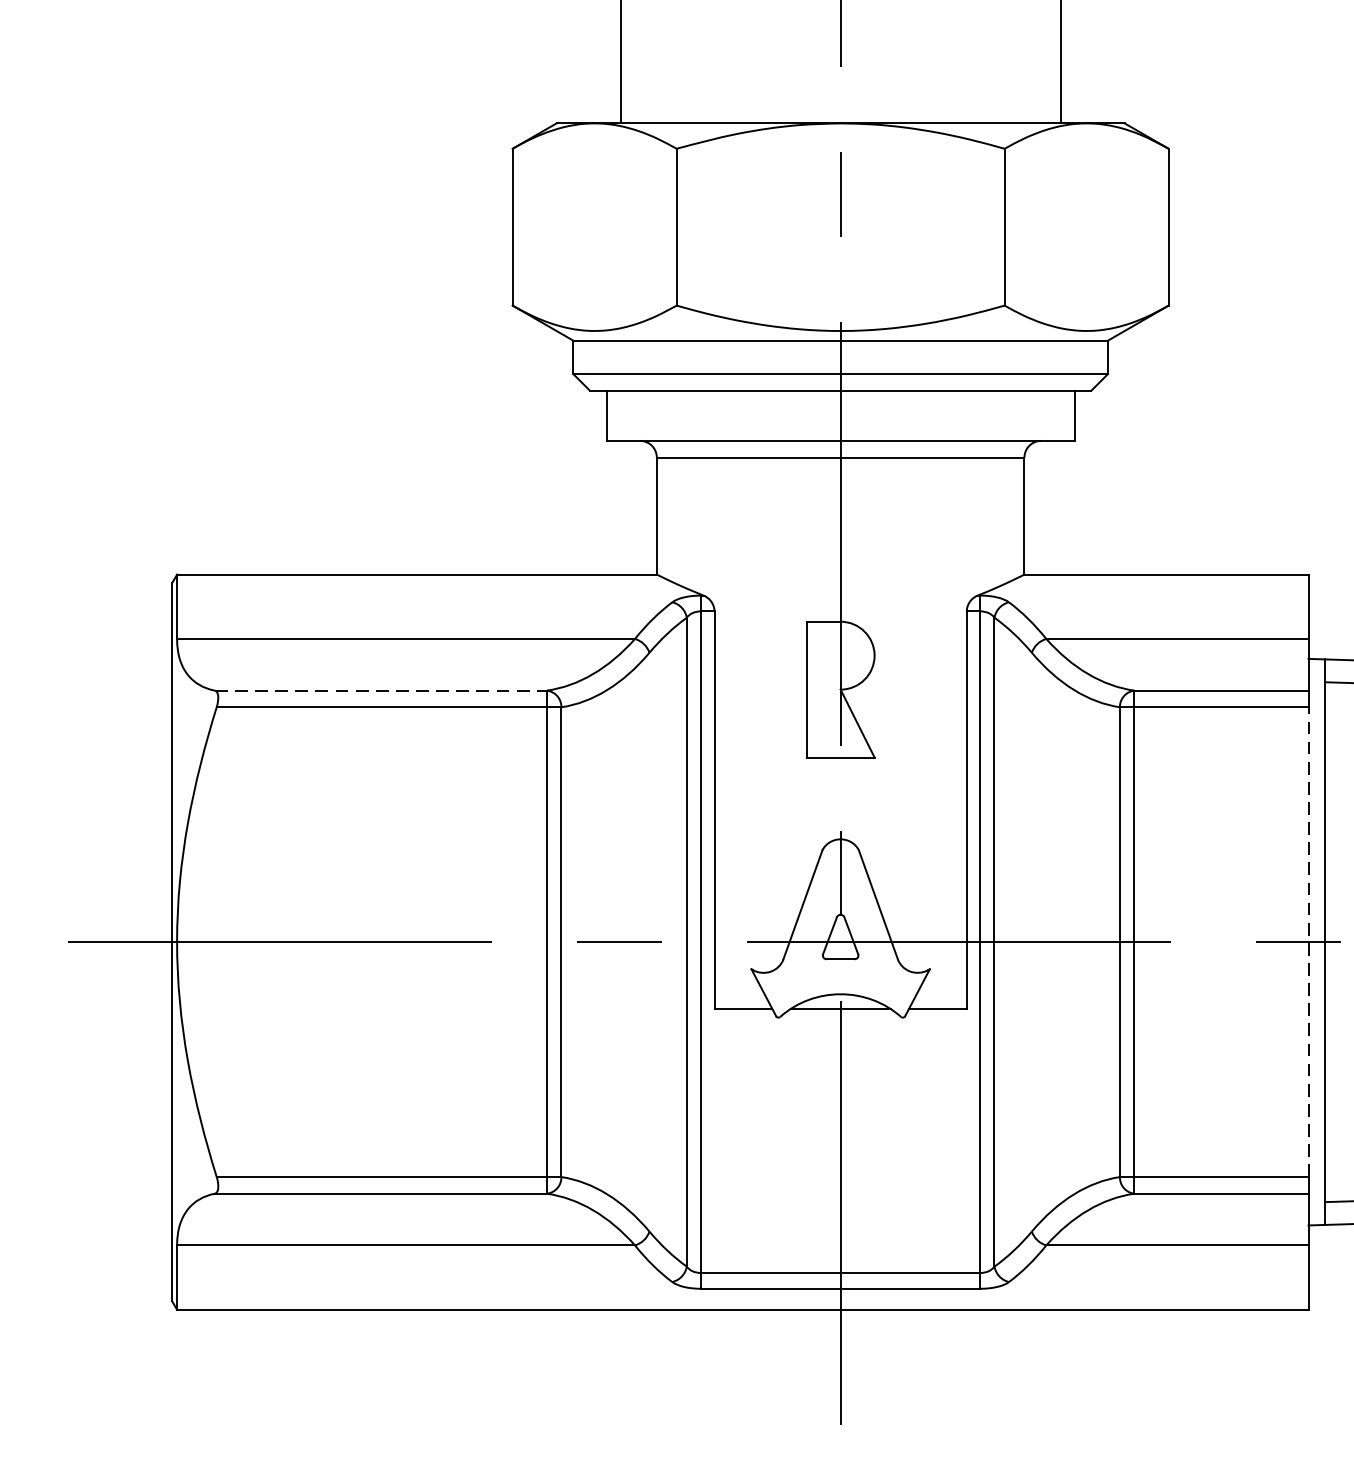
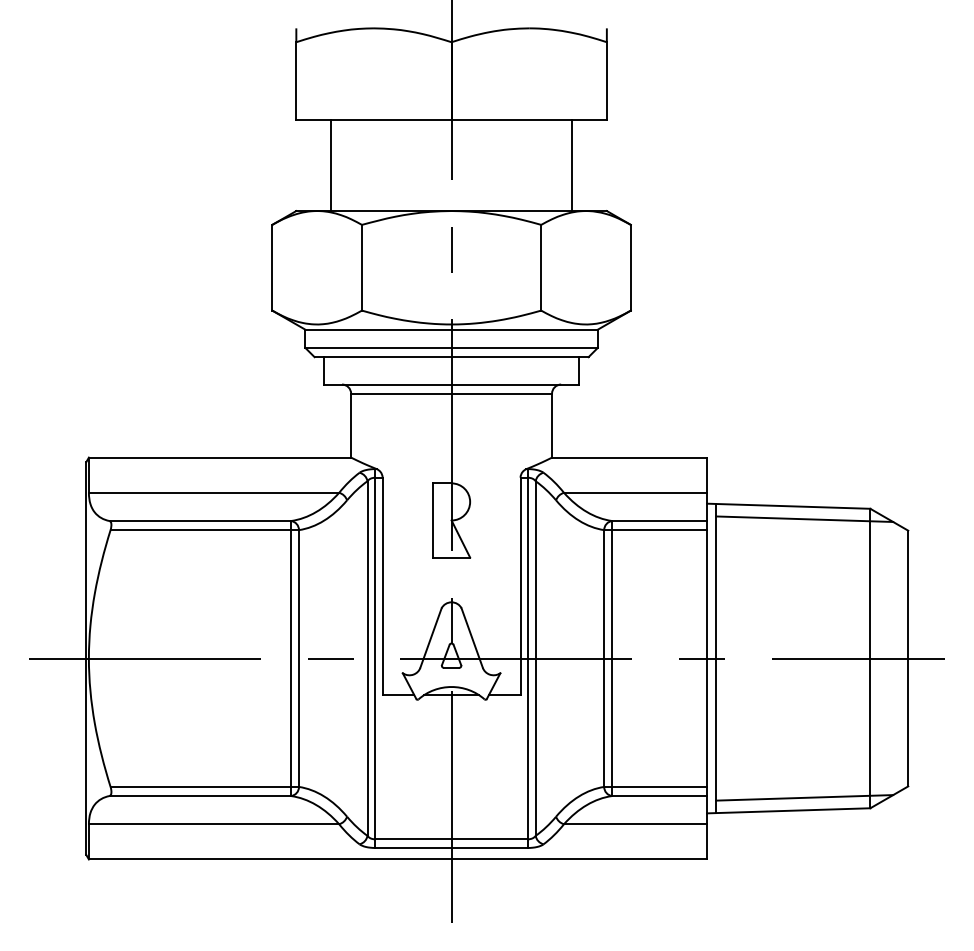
line: (381, 691) -> (200, 521), dashed -> solid
line: (1308, 942) -> (707, 658), dashed -> solid

